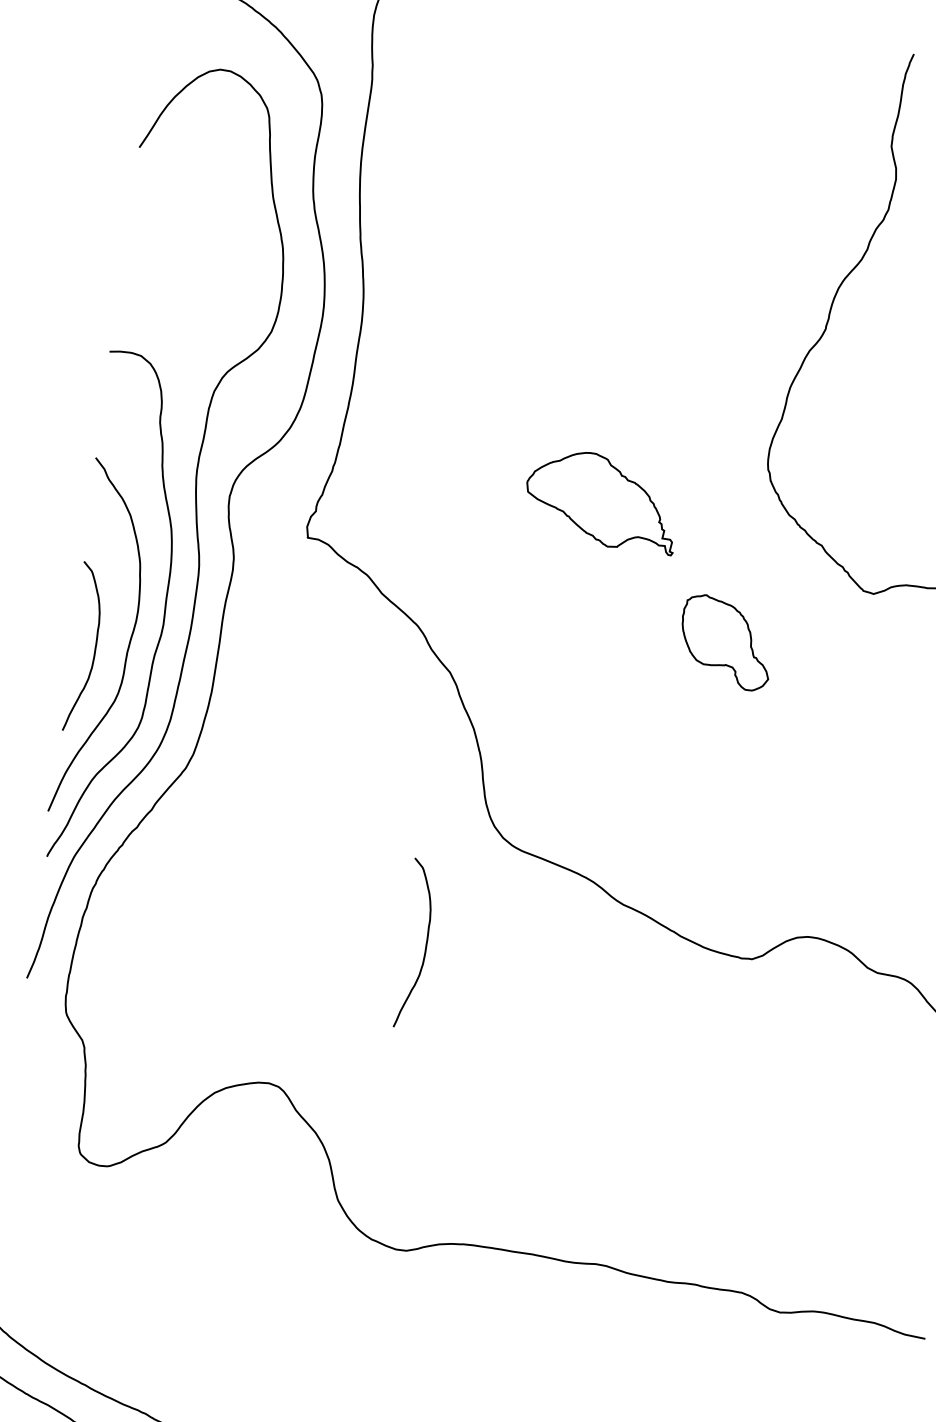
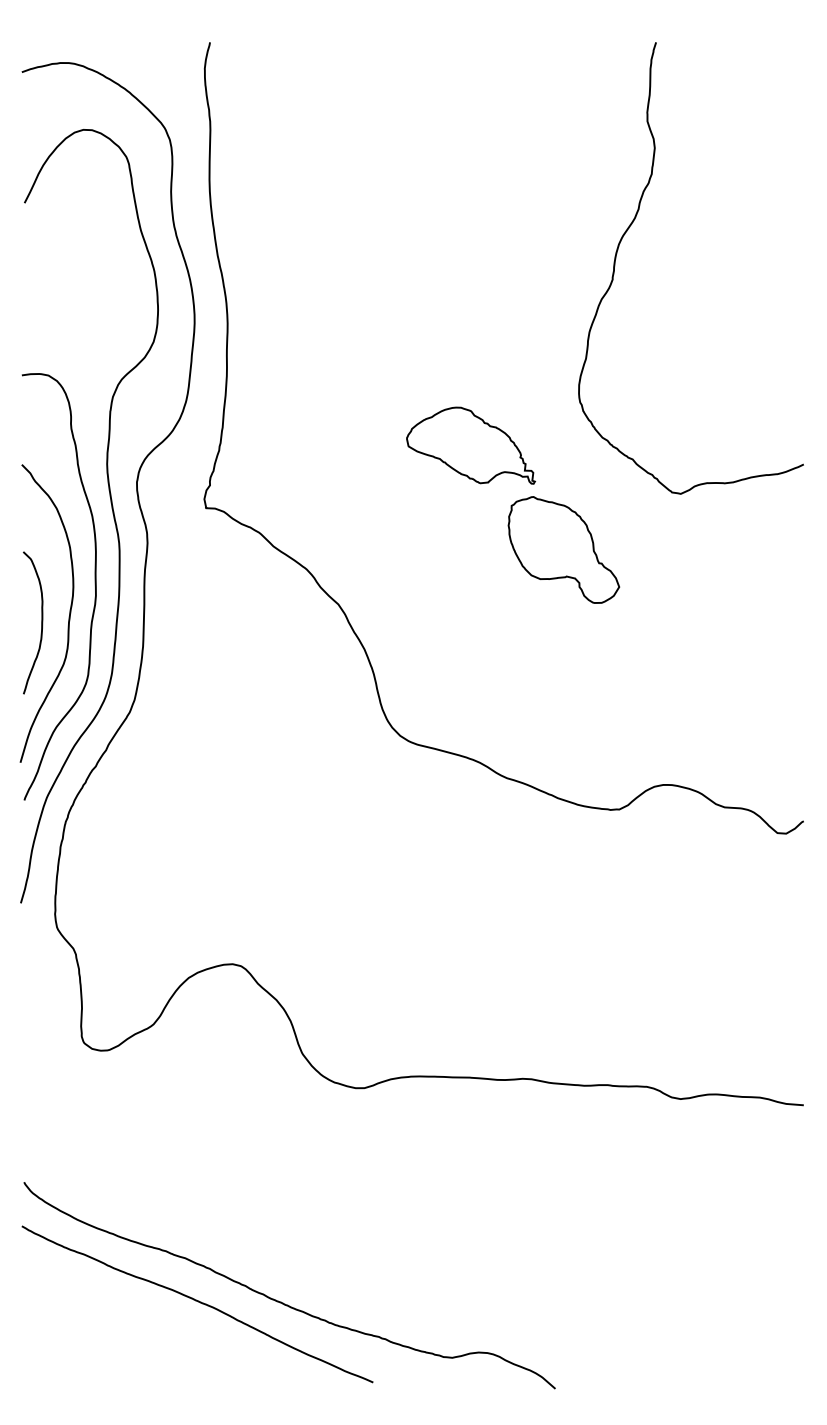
part: (602, 500) -> (471, 445), moved
part: (725, 641) -> (563, 549), size x1.43
curve: (425, 944) -> (347, 832), removed

